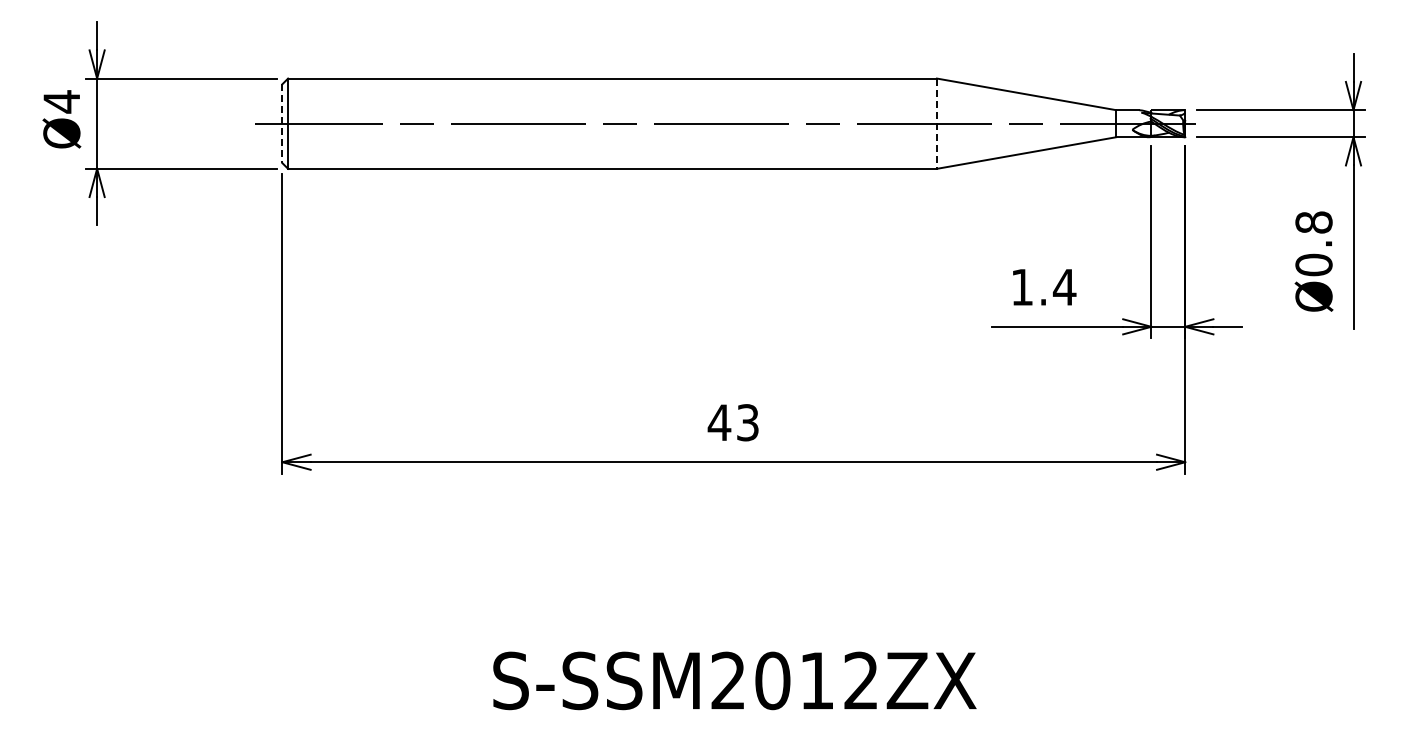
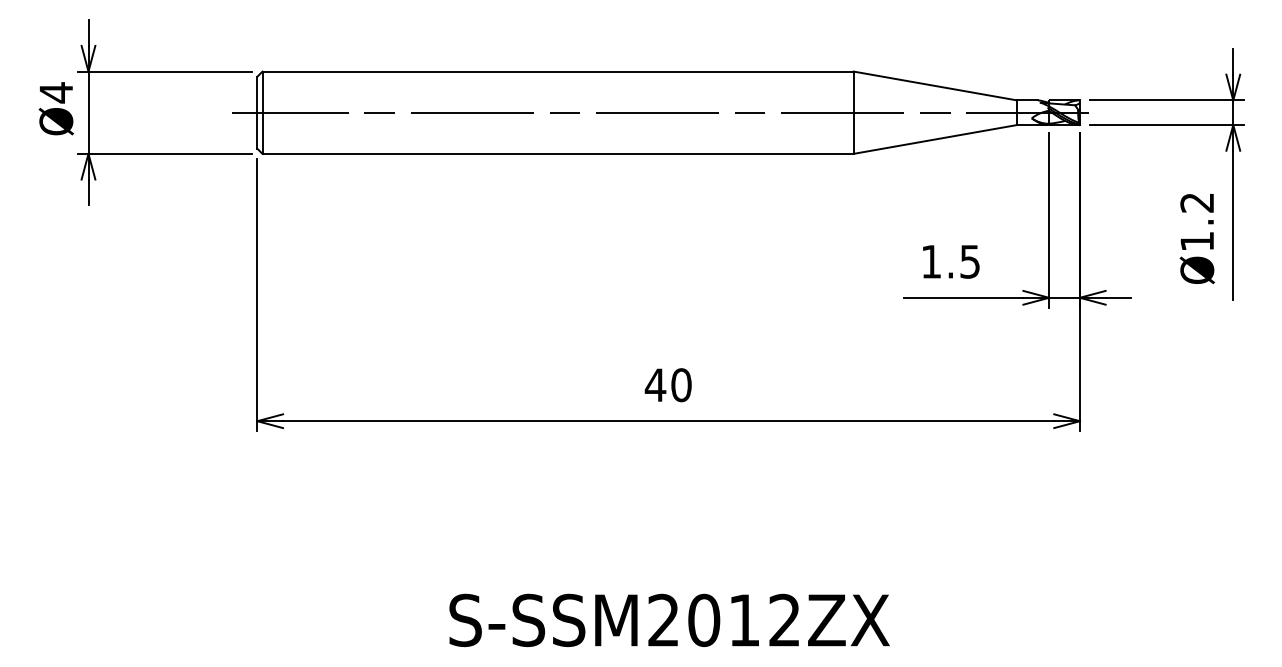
line: (282, 124) -> (257, 113), dashed -> solid
line: (936, 124) -> (853, 113), dashed -> solid
text: (1313, 243) -> (1196, 221), Ø0.8 -> Ø1.2
text: (1064, 287) -> (969, 261), 1.4 -> 1.5
text: (747, 422) -> (681, 384), 43 -> 40

